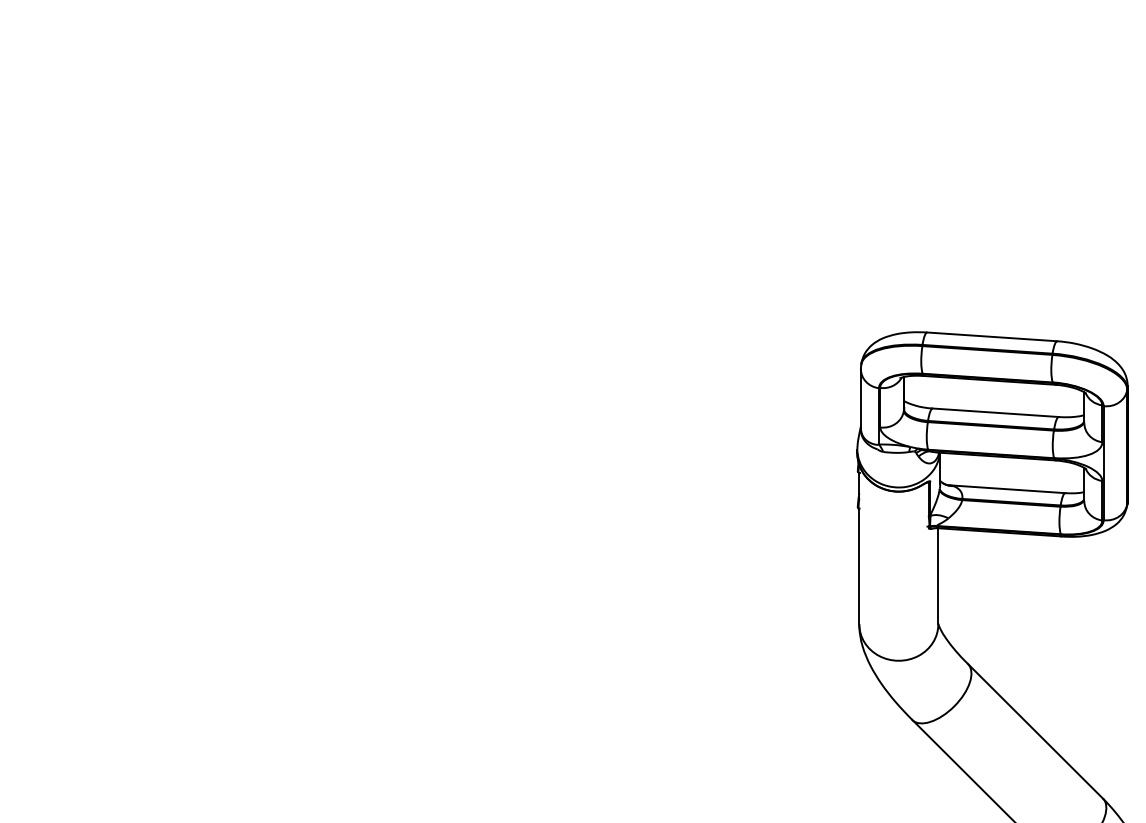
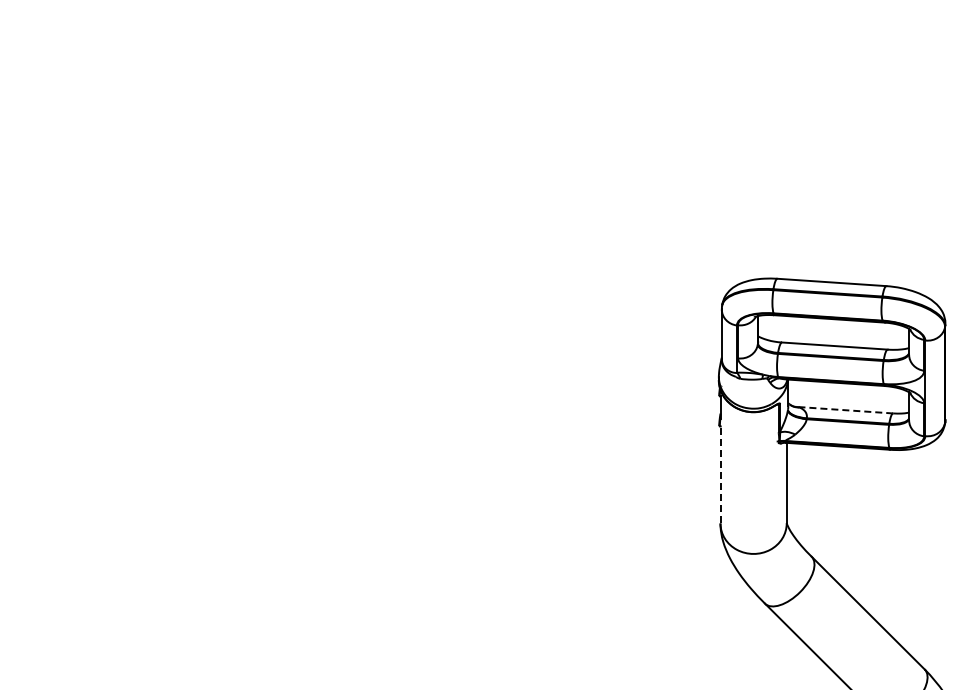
line: (1007, 489) -> (844, 410), solid -> dashed
line: (859, 565) -> (720, 474), solid -> dashed

